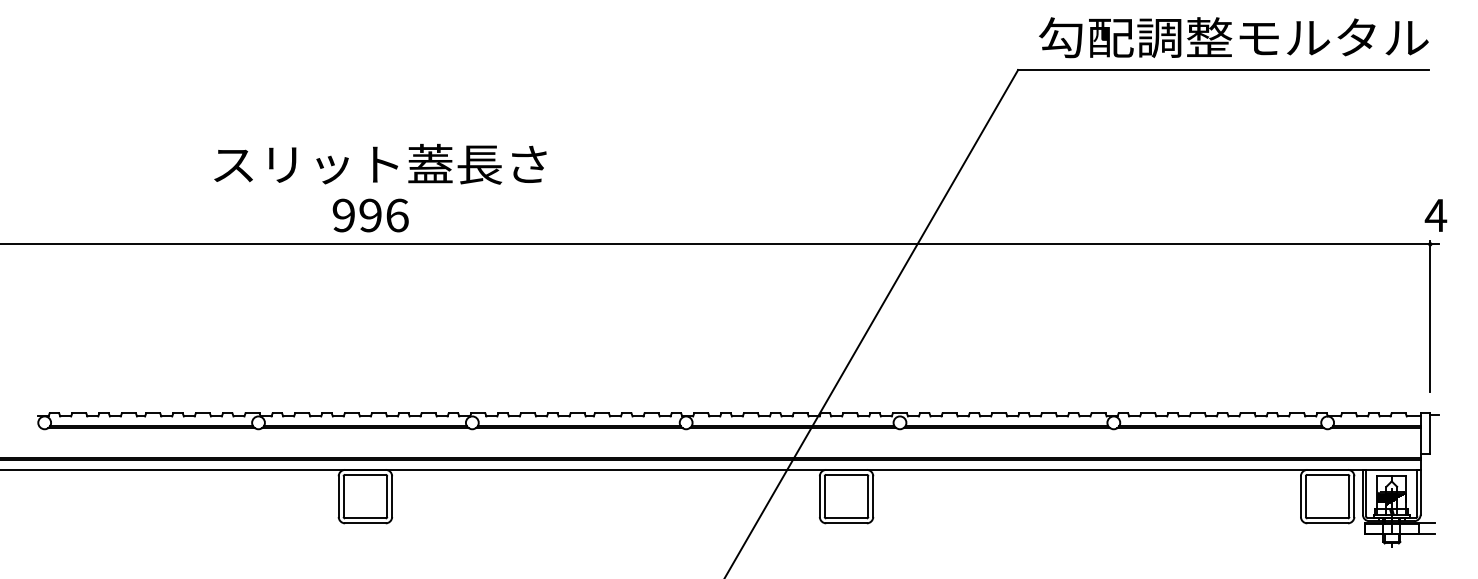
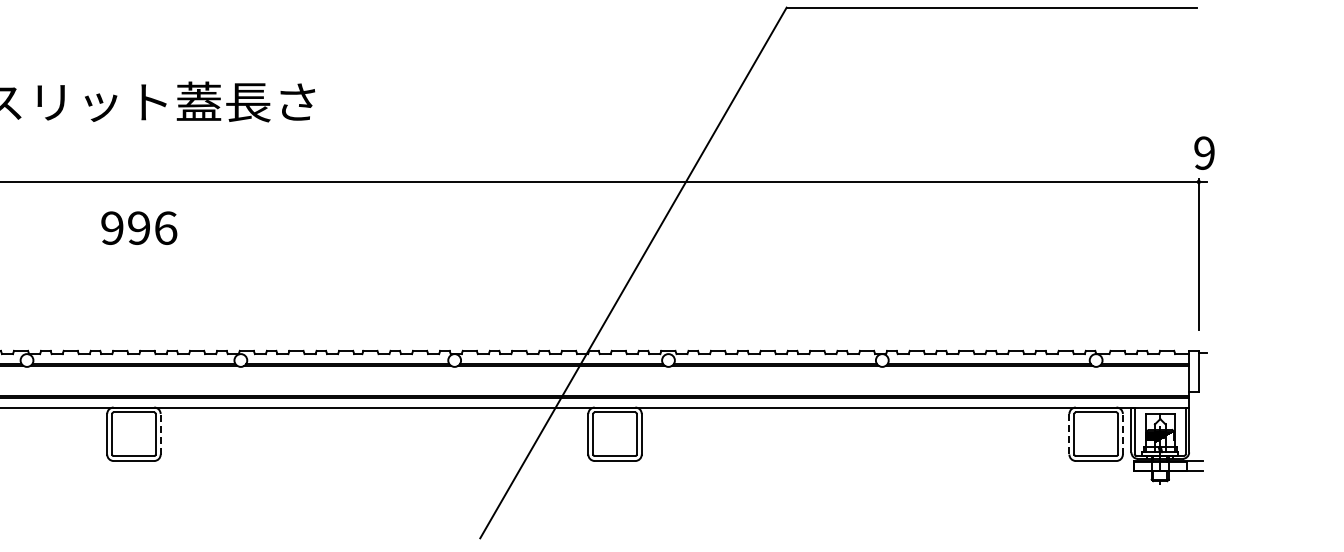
text: (370, 215) -> (139, 228), moved
text: (1435, 215) -> (1204, 153), 4 -> 9
line: (392, 496) -> (161, 434), solid -> dashed
line: (1354, 496) -> (1123, 434), solid -> dashed
line: (1300, 497) -> (1069, 435), solid -> dashed

